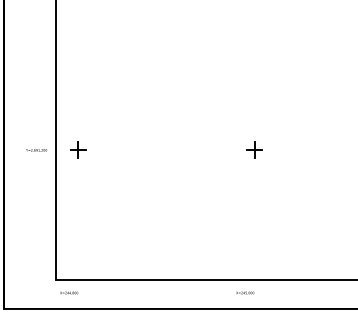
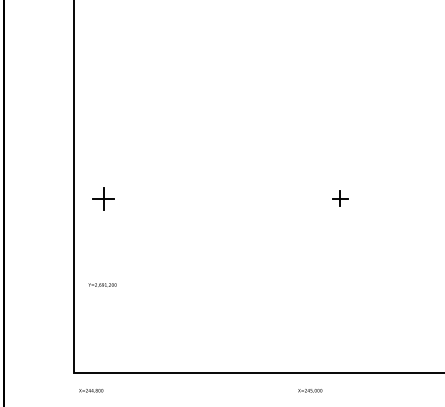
part: (254, 149) -> (340, 197), size x0.7
text: (36, 150) -> (102, 285), moved
text: (245, 292) -> (310, 390), moved

